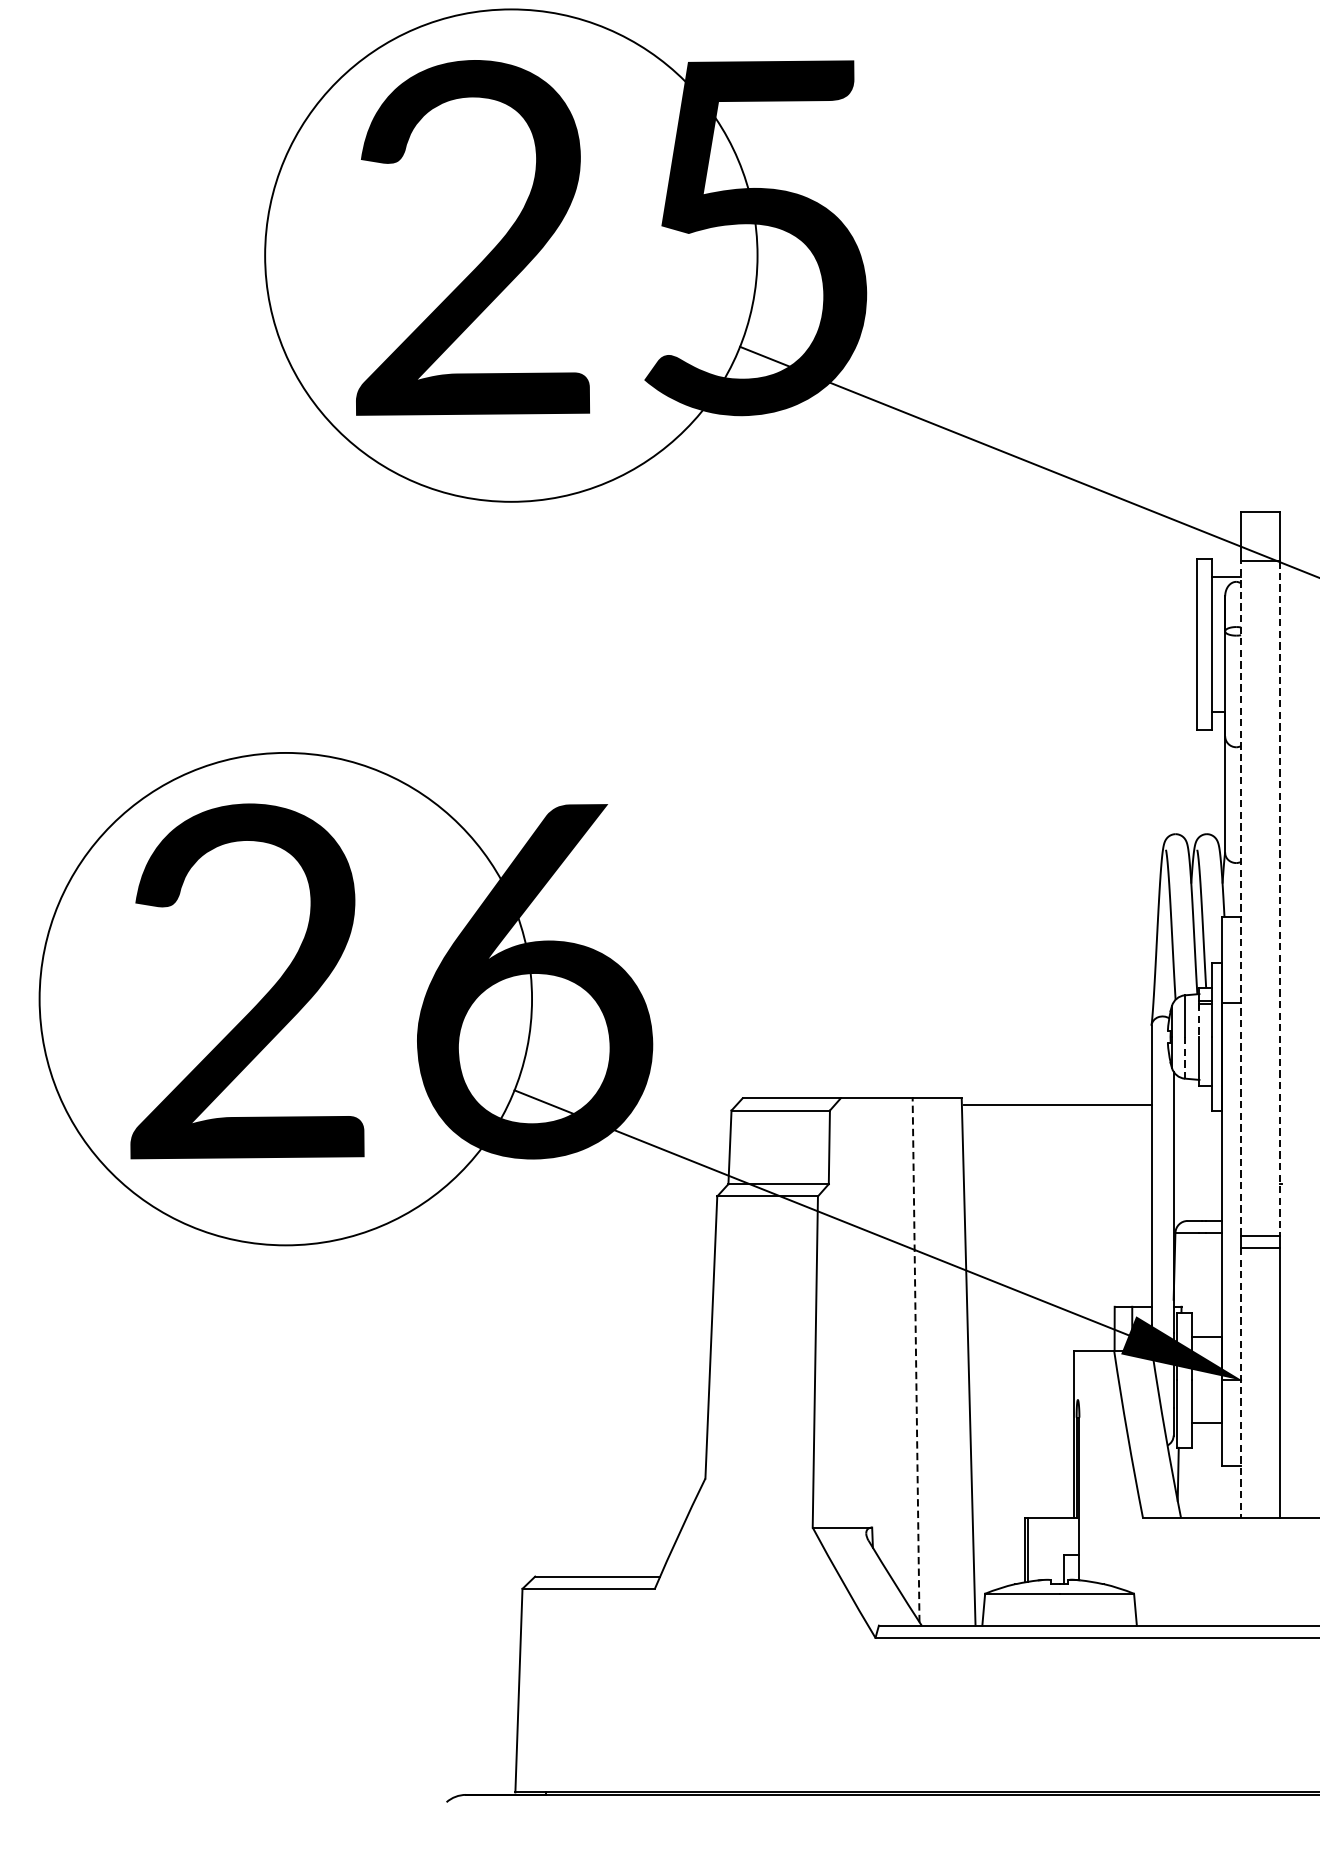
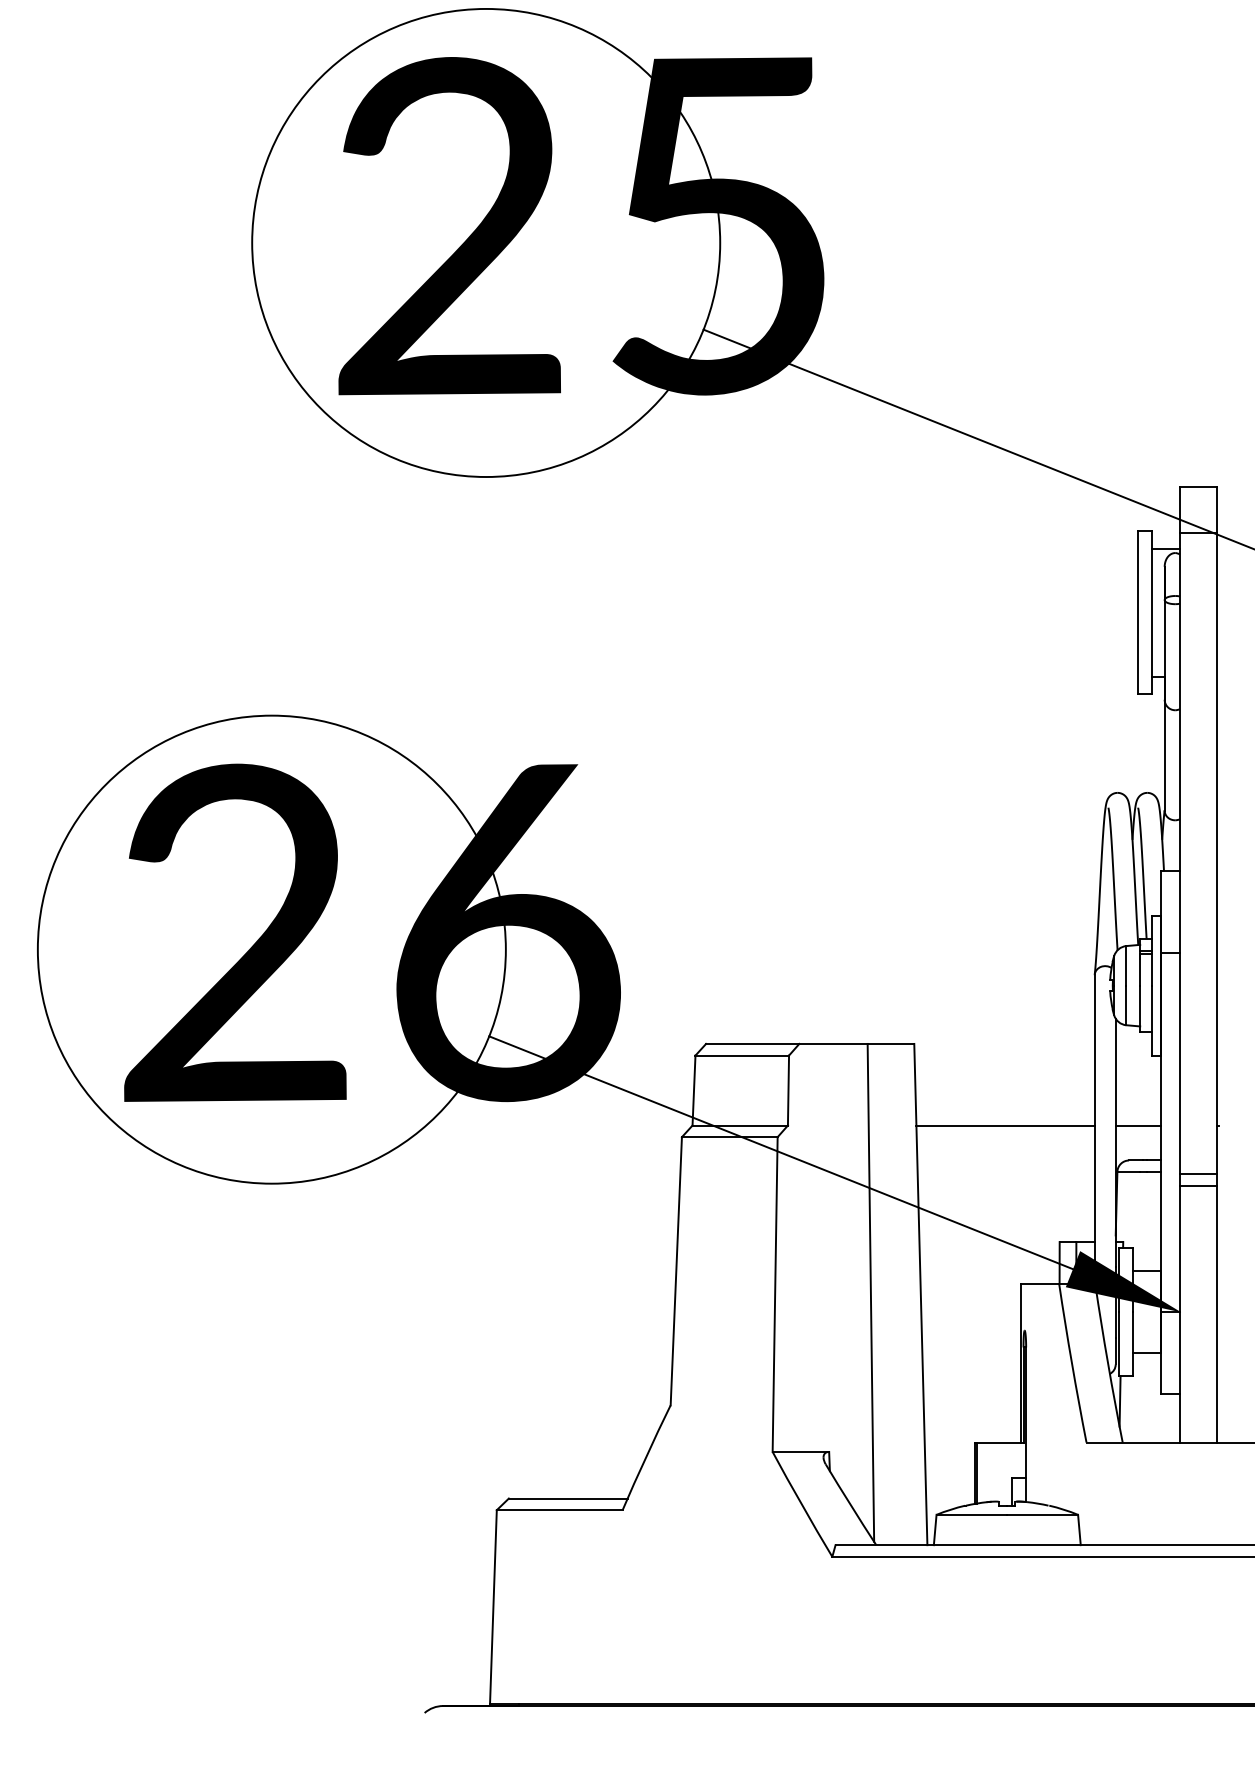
line: (1240, 897) -> (1179, 853), dashed -> solid
line: (1280, 897) -> (1217, 853), dashed -> solid
line: (1199, 1021) -> (1140, 970), dashed -> solid
line: (1184, 1057) -> (1126, 1005), dashed -> solid
line: (1057, 1105) -> (1005, 1125), moved
line: (1197, 1184) -> (1138, 1125), added
line: (915, 1359) -> (870, 1292), dashed -> solid
line: (1240, 1382) -> (1179, 1314), dashed -> solid

